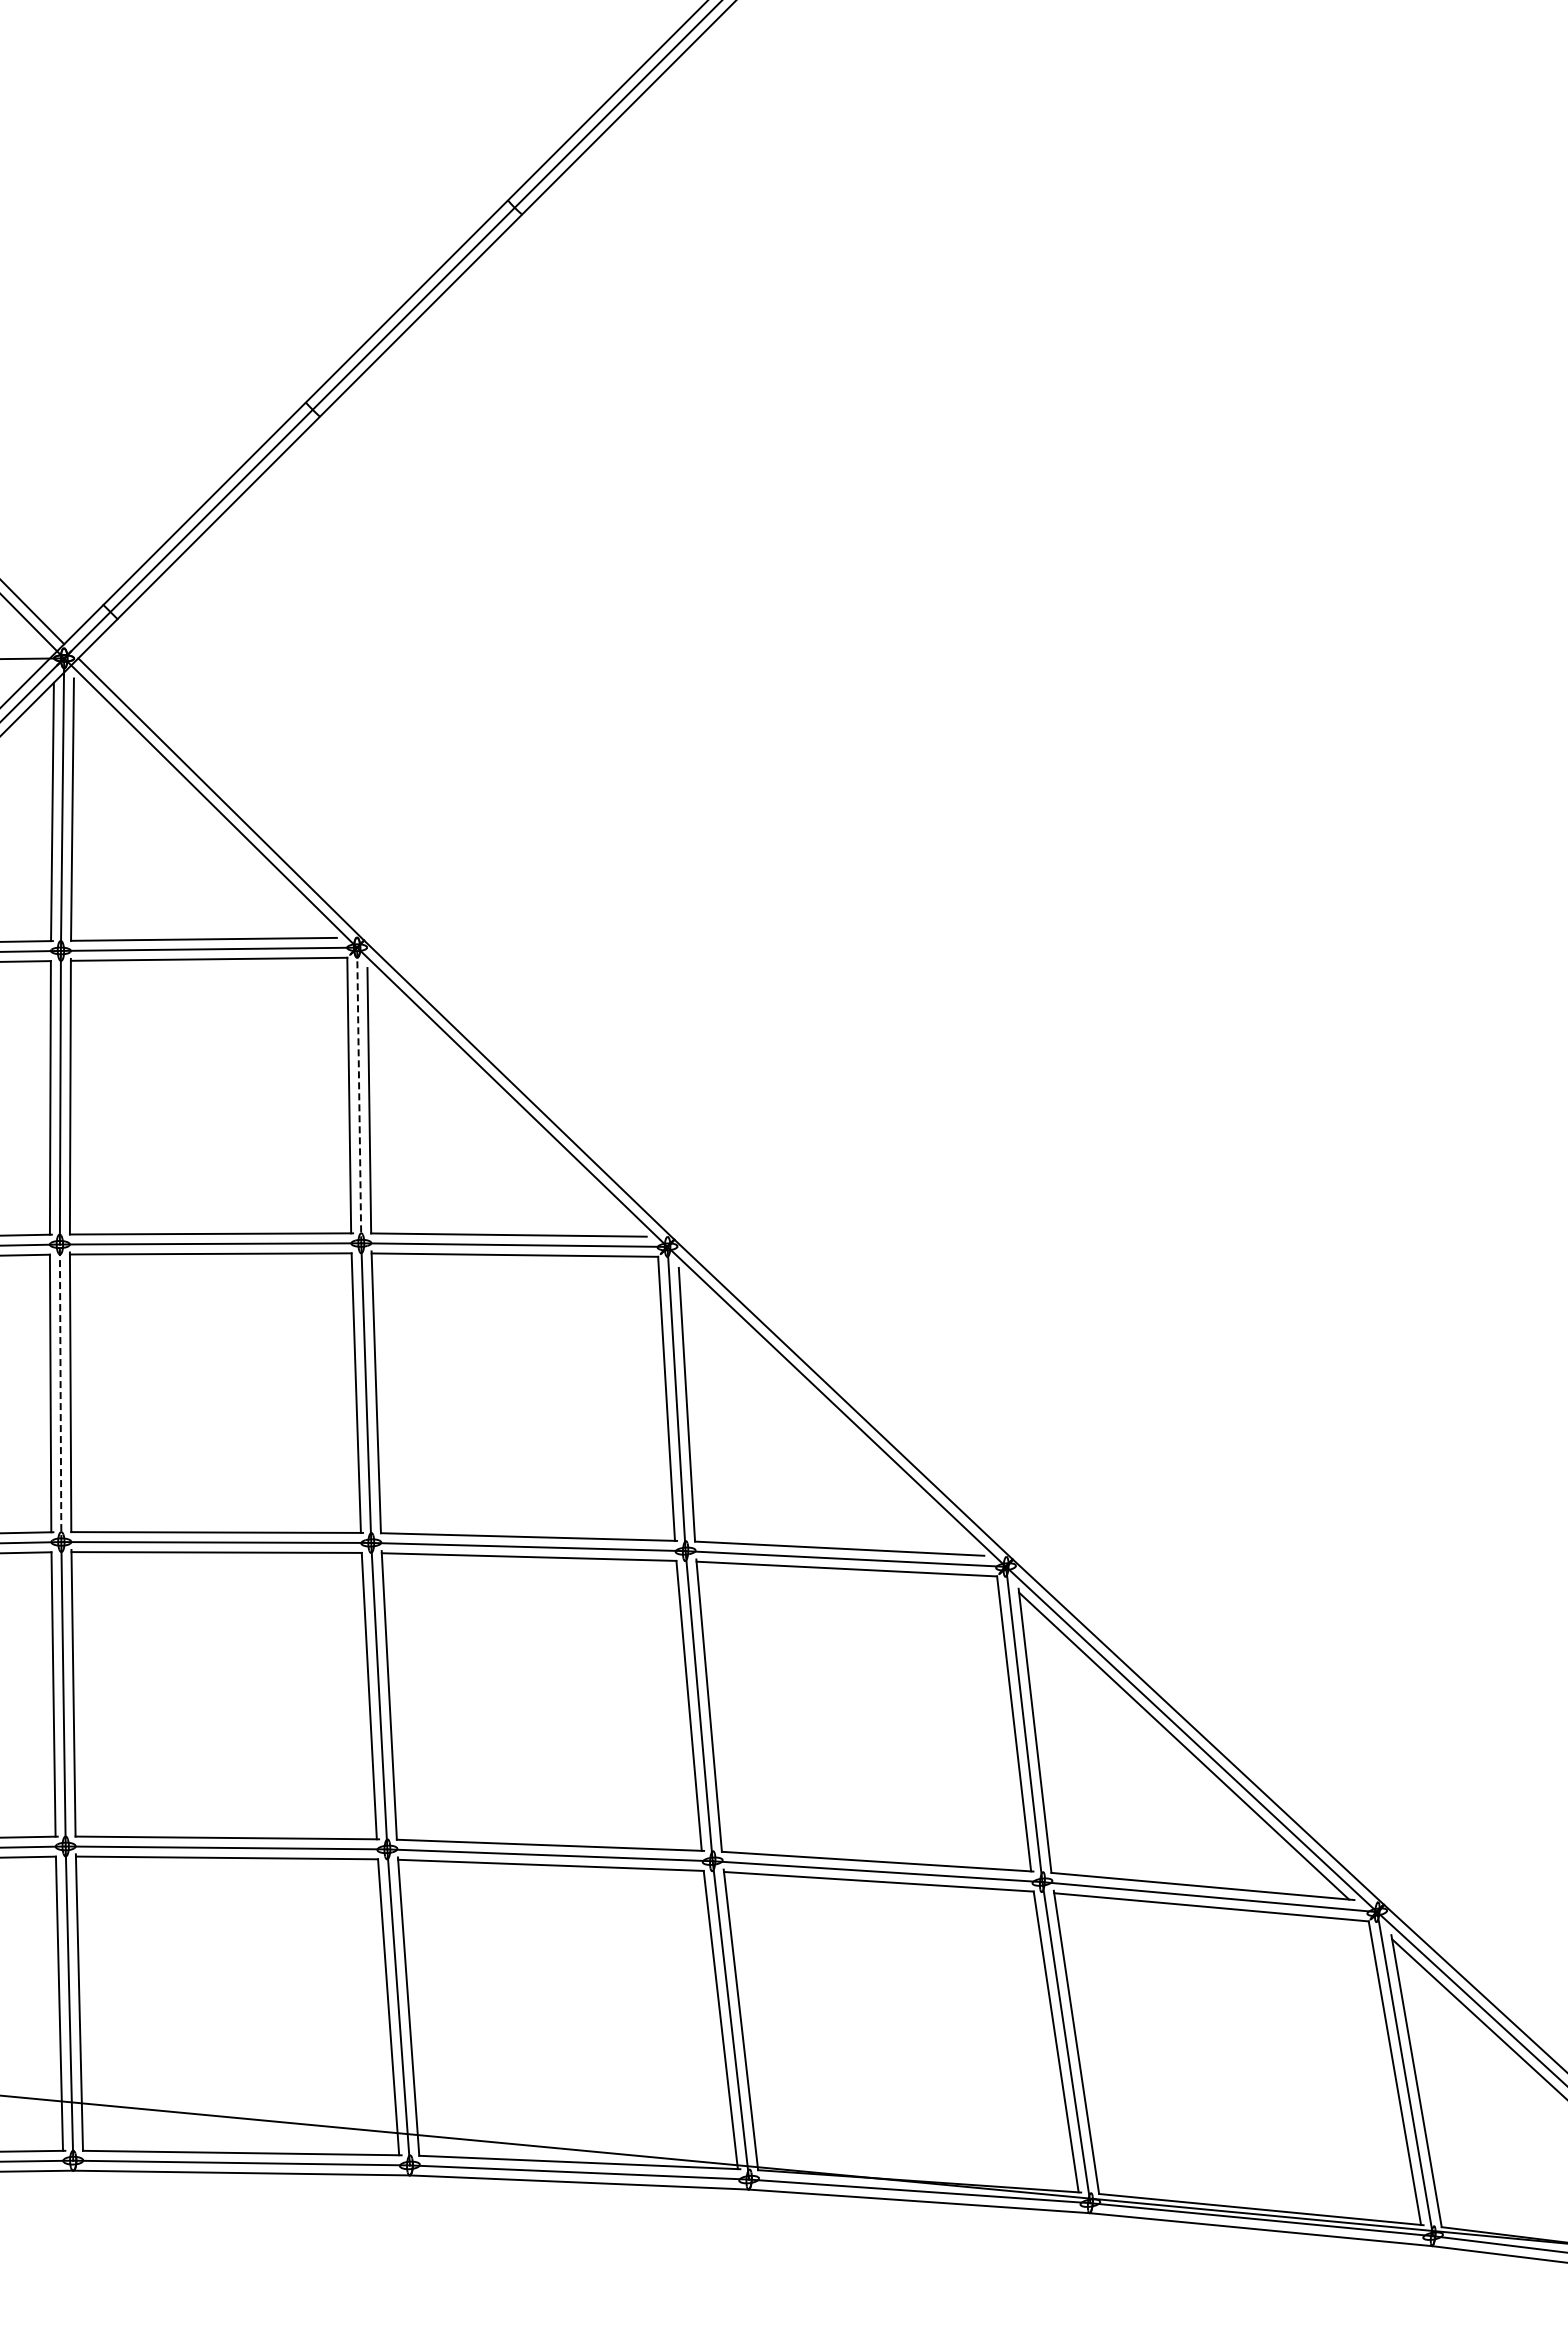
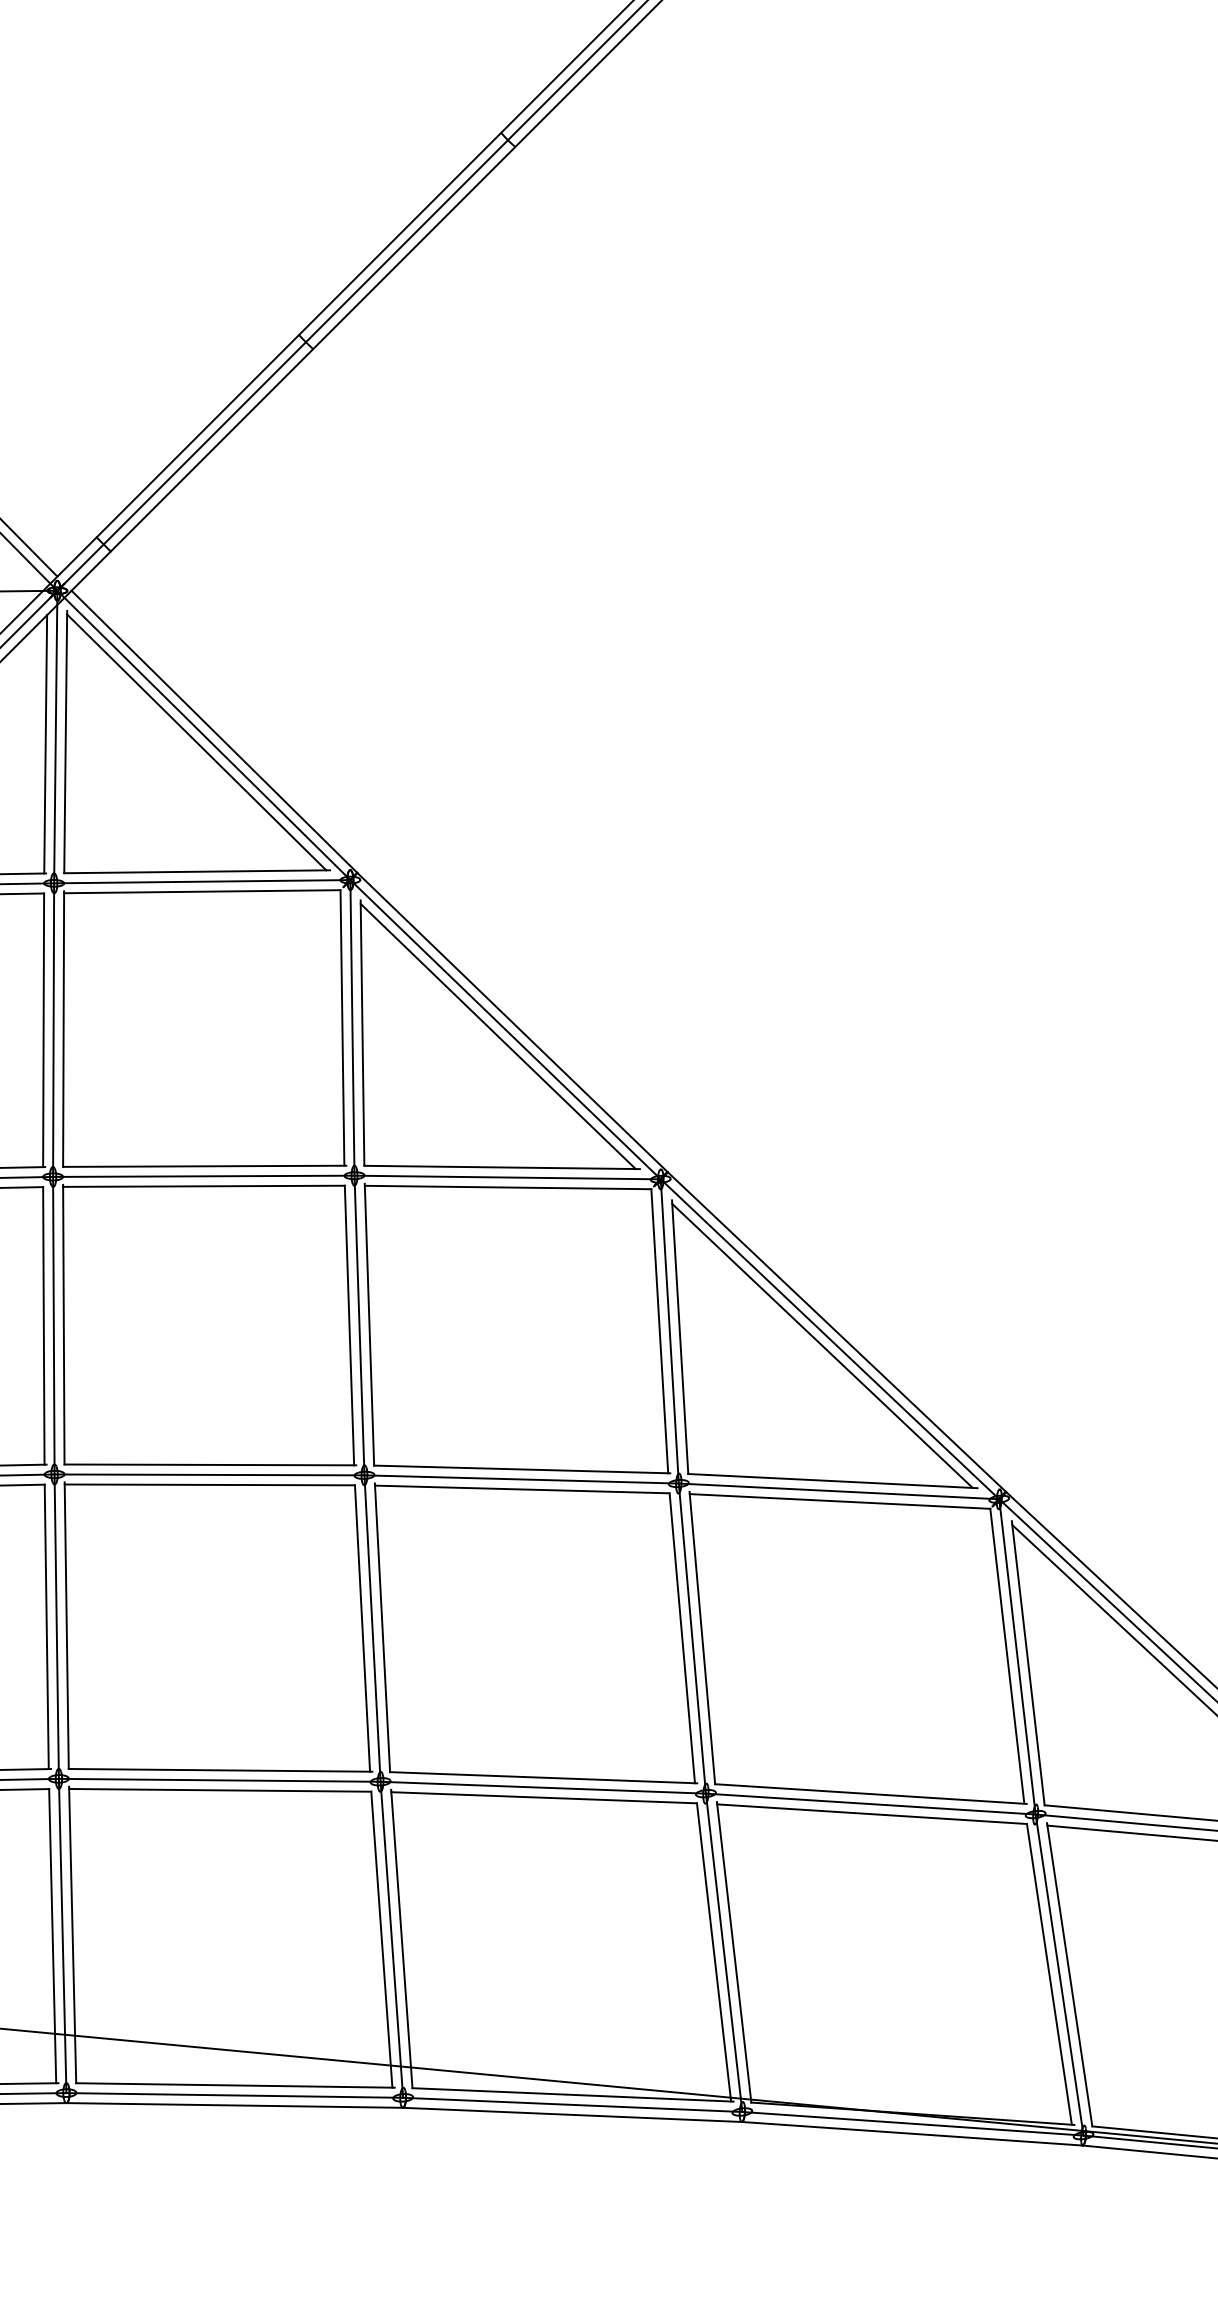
line: (203, 809) -> (196, 741), added
line: (359, 1095) -> (352, 1027), dashed -> solid
line: (504, 1103) -> (497, 1035), added
line: (60, 1393) -> (53, 1325), dashed -> solid
line: (829, 1413) -> (822, 1345), added

